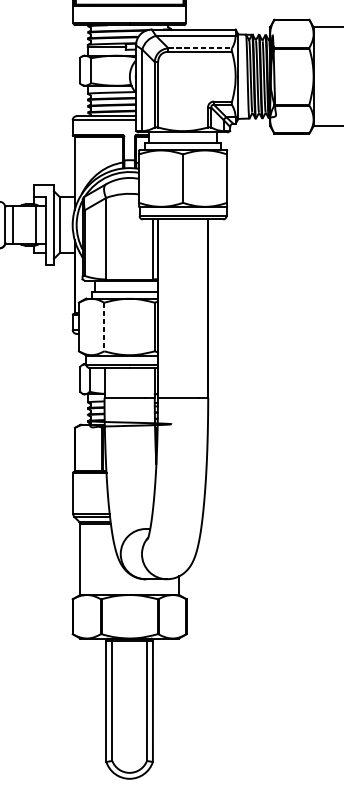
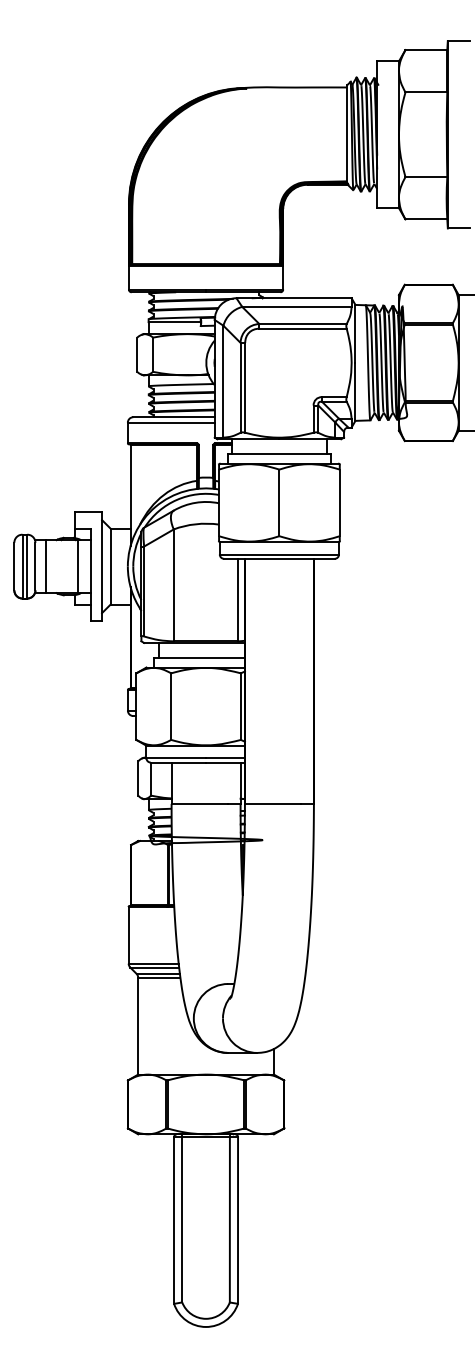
line: (200, 48) -> (303, 324), dashed -> solid
line: (104, 327) -> (171, 707), dashed -> solid

